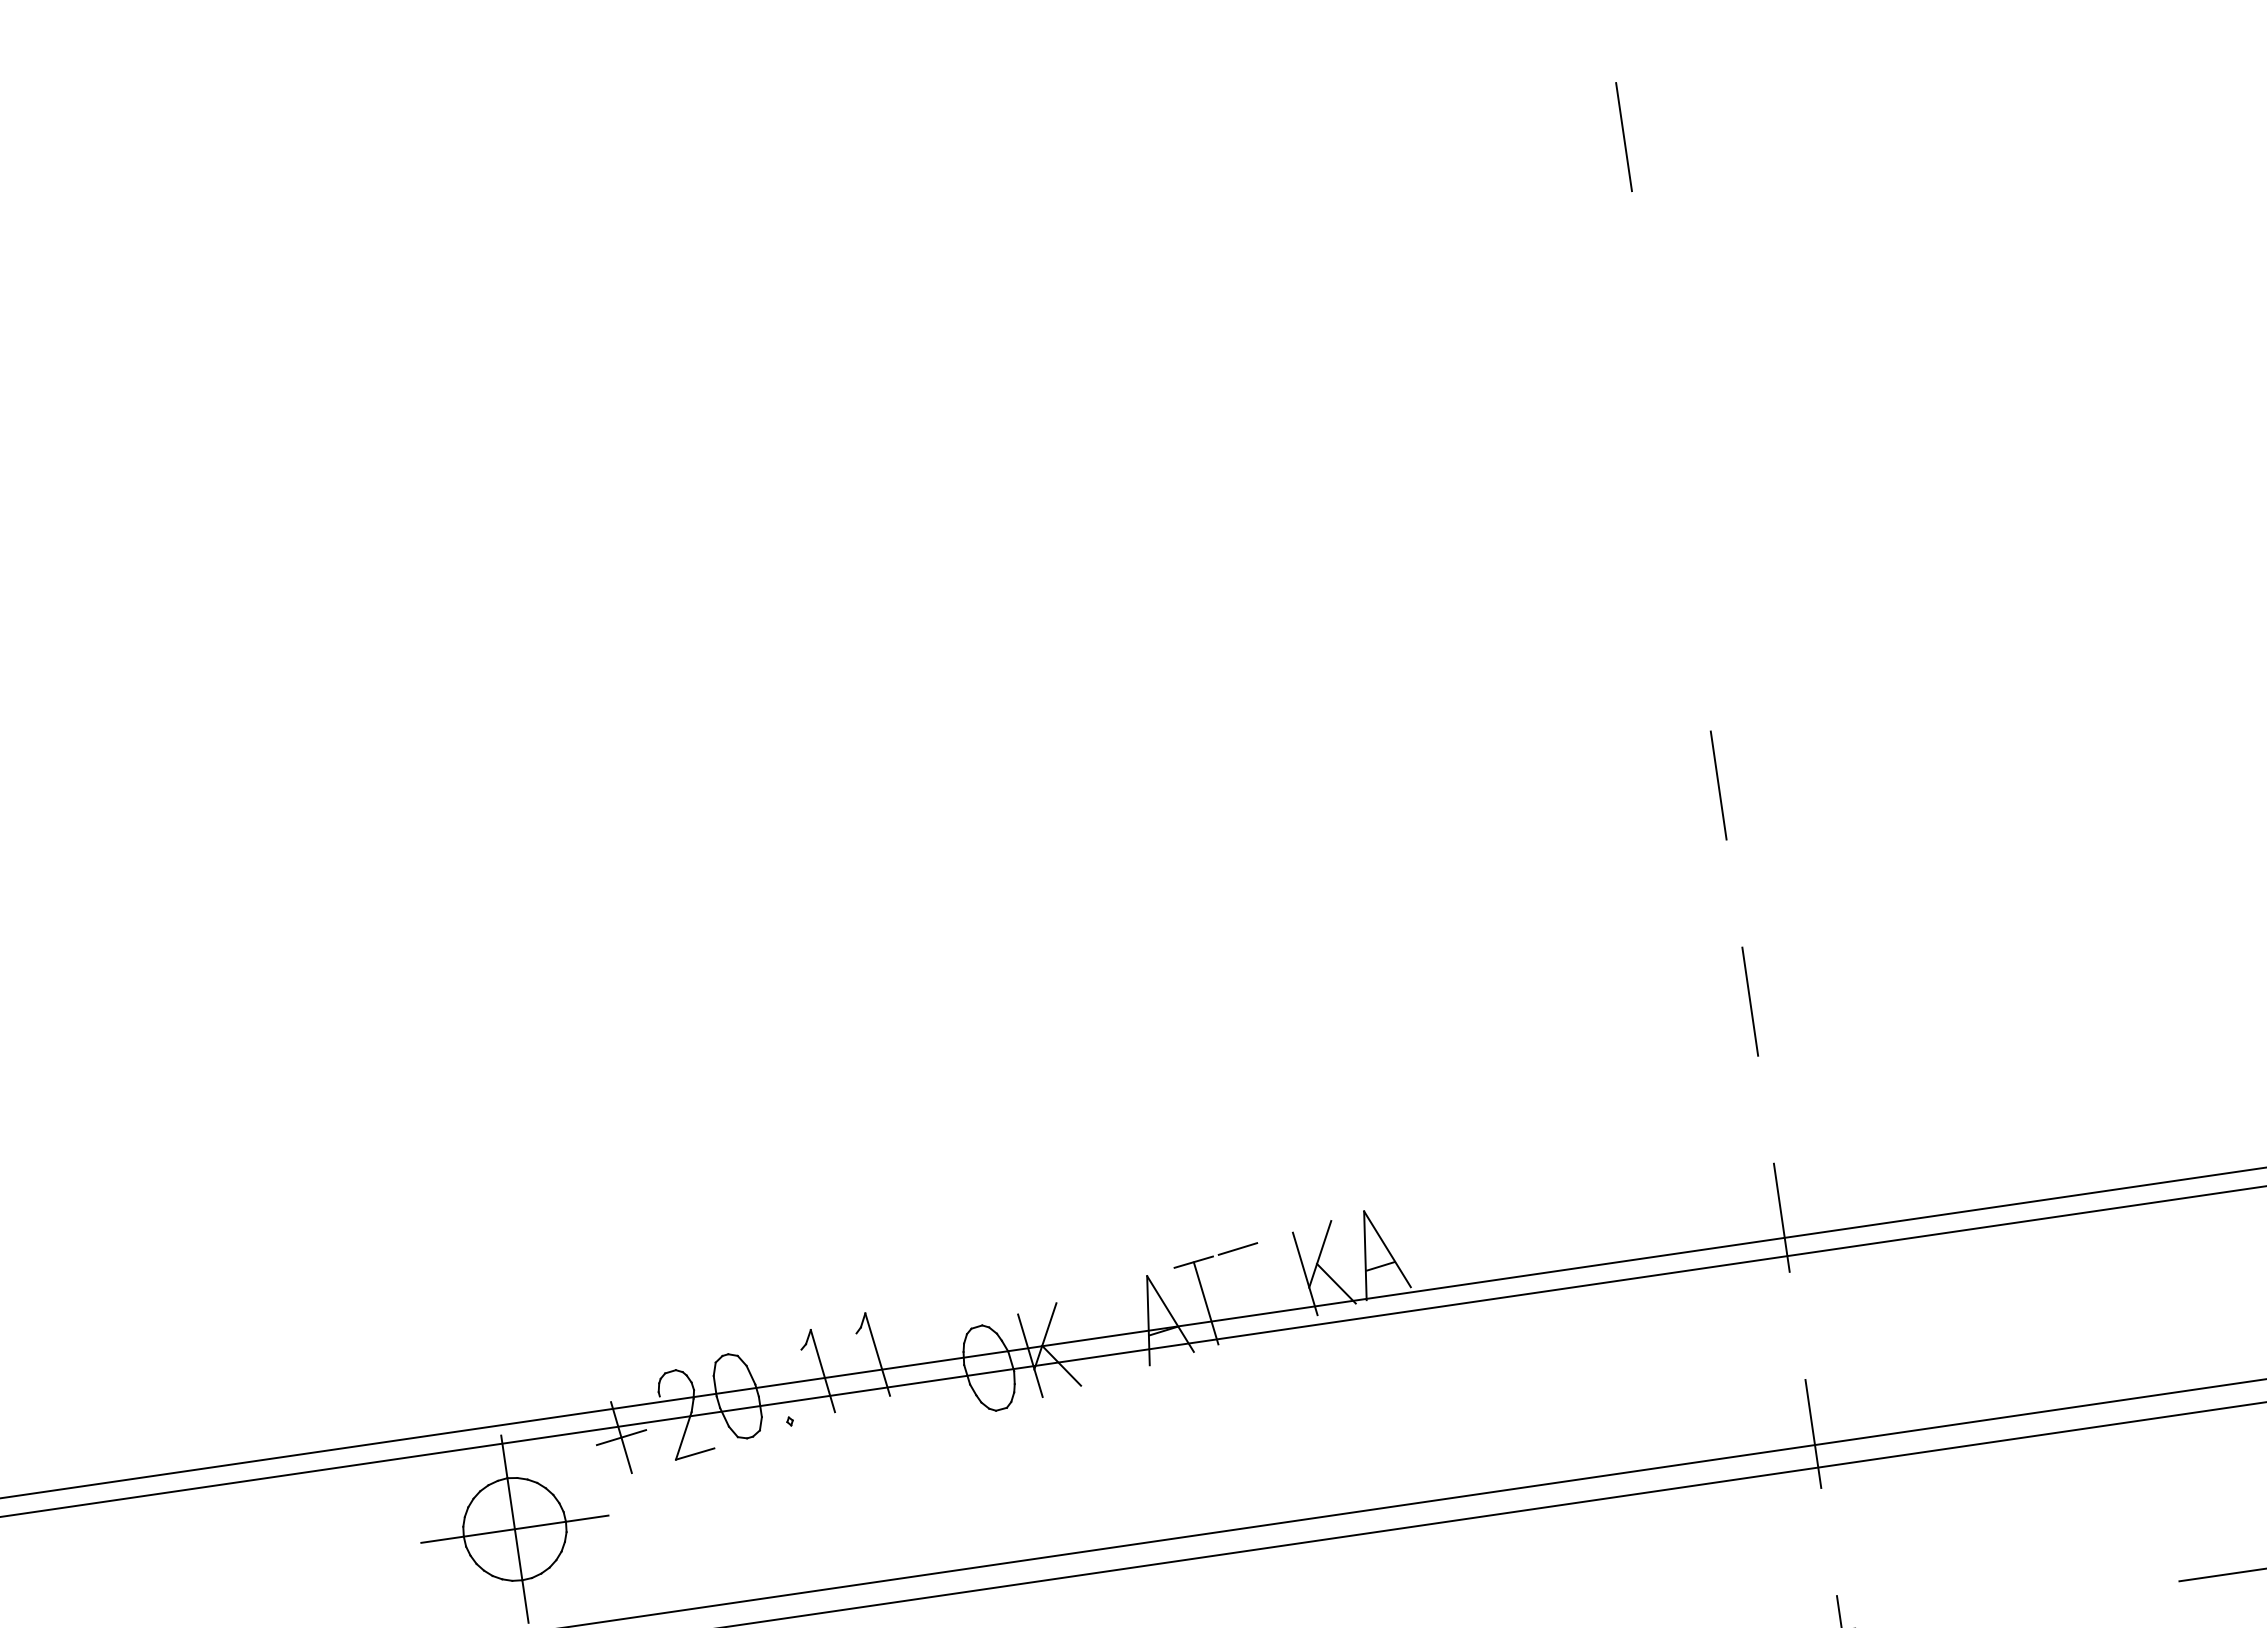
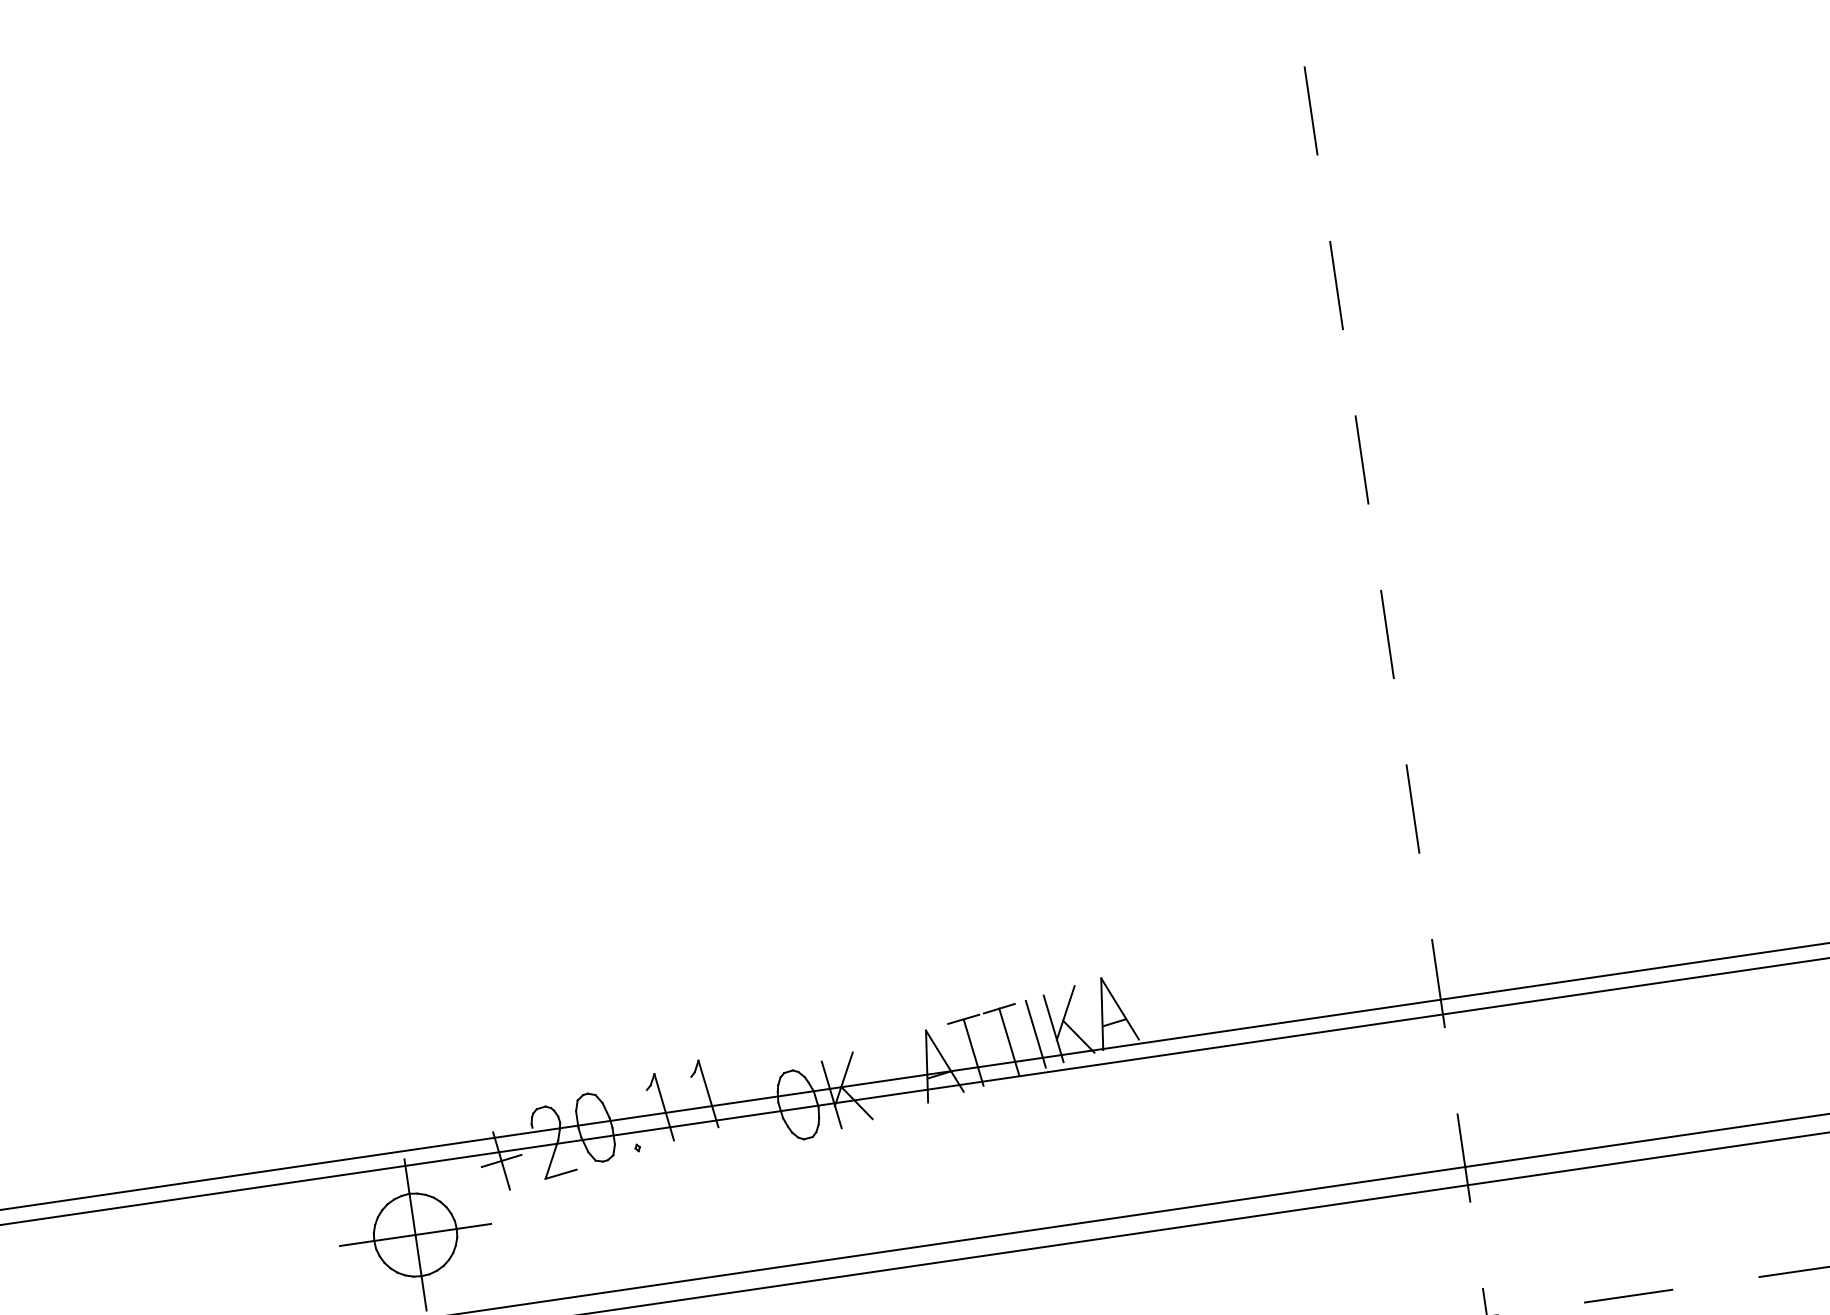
line: (1655, 353) -> (1336, 285), added
line: (1686, 569) -> (1361, 460), added
line: (1282, 1280) -> (1035, 1034), added
line: (1249, 1289) -> (1008, 1041), added
line: (2017, 1604) -> (1628, 1295), added

